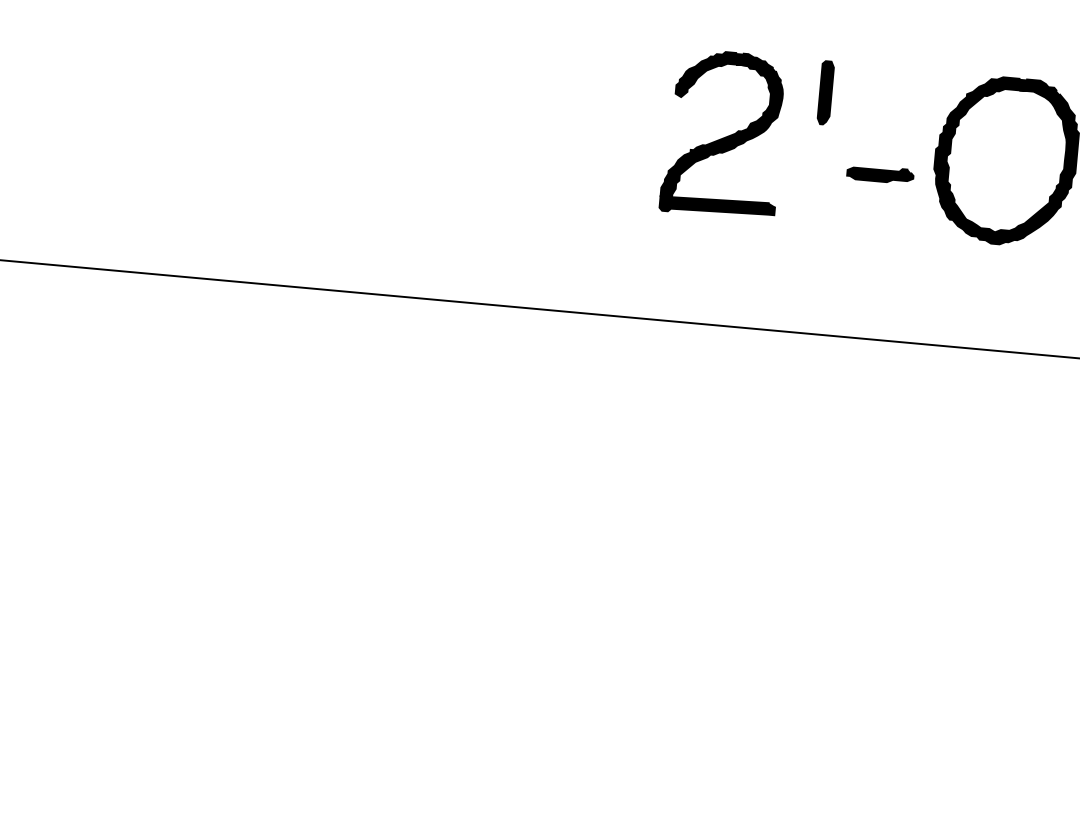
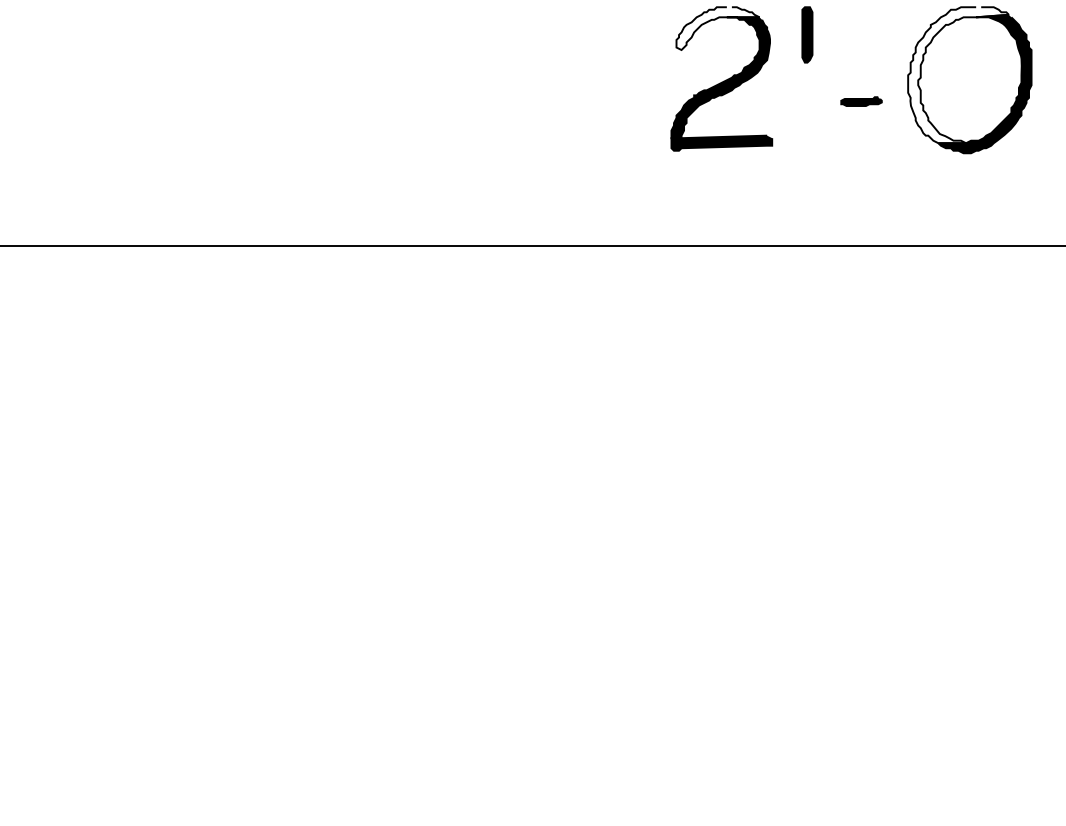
fill: (724, 76) -> (717, 28), removed
fill: (993, 154) -> (958, 75), removed
part: (880, 174) -> (861, 101), size x0.7

